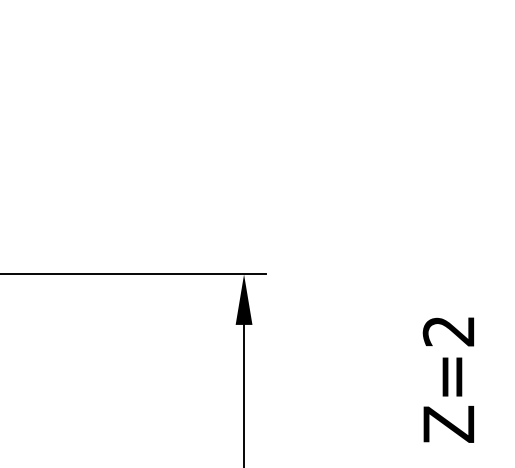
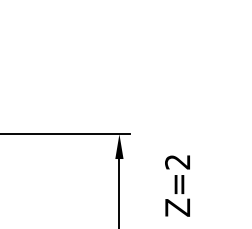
text: (448, 378) -> (177, 185), moved

